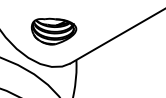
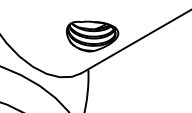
part: (53, 31) -> (91, 36), moved

